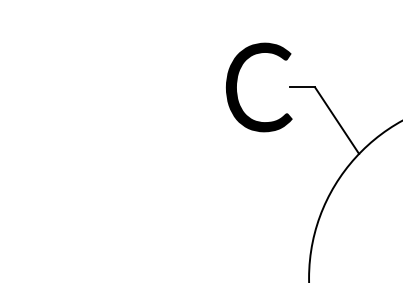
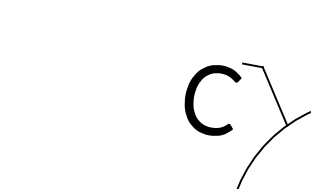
text: (259, 87) -> (211, 99), moved

